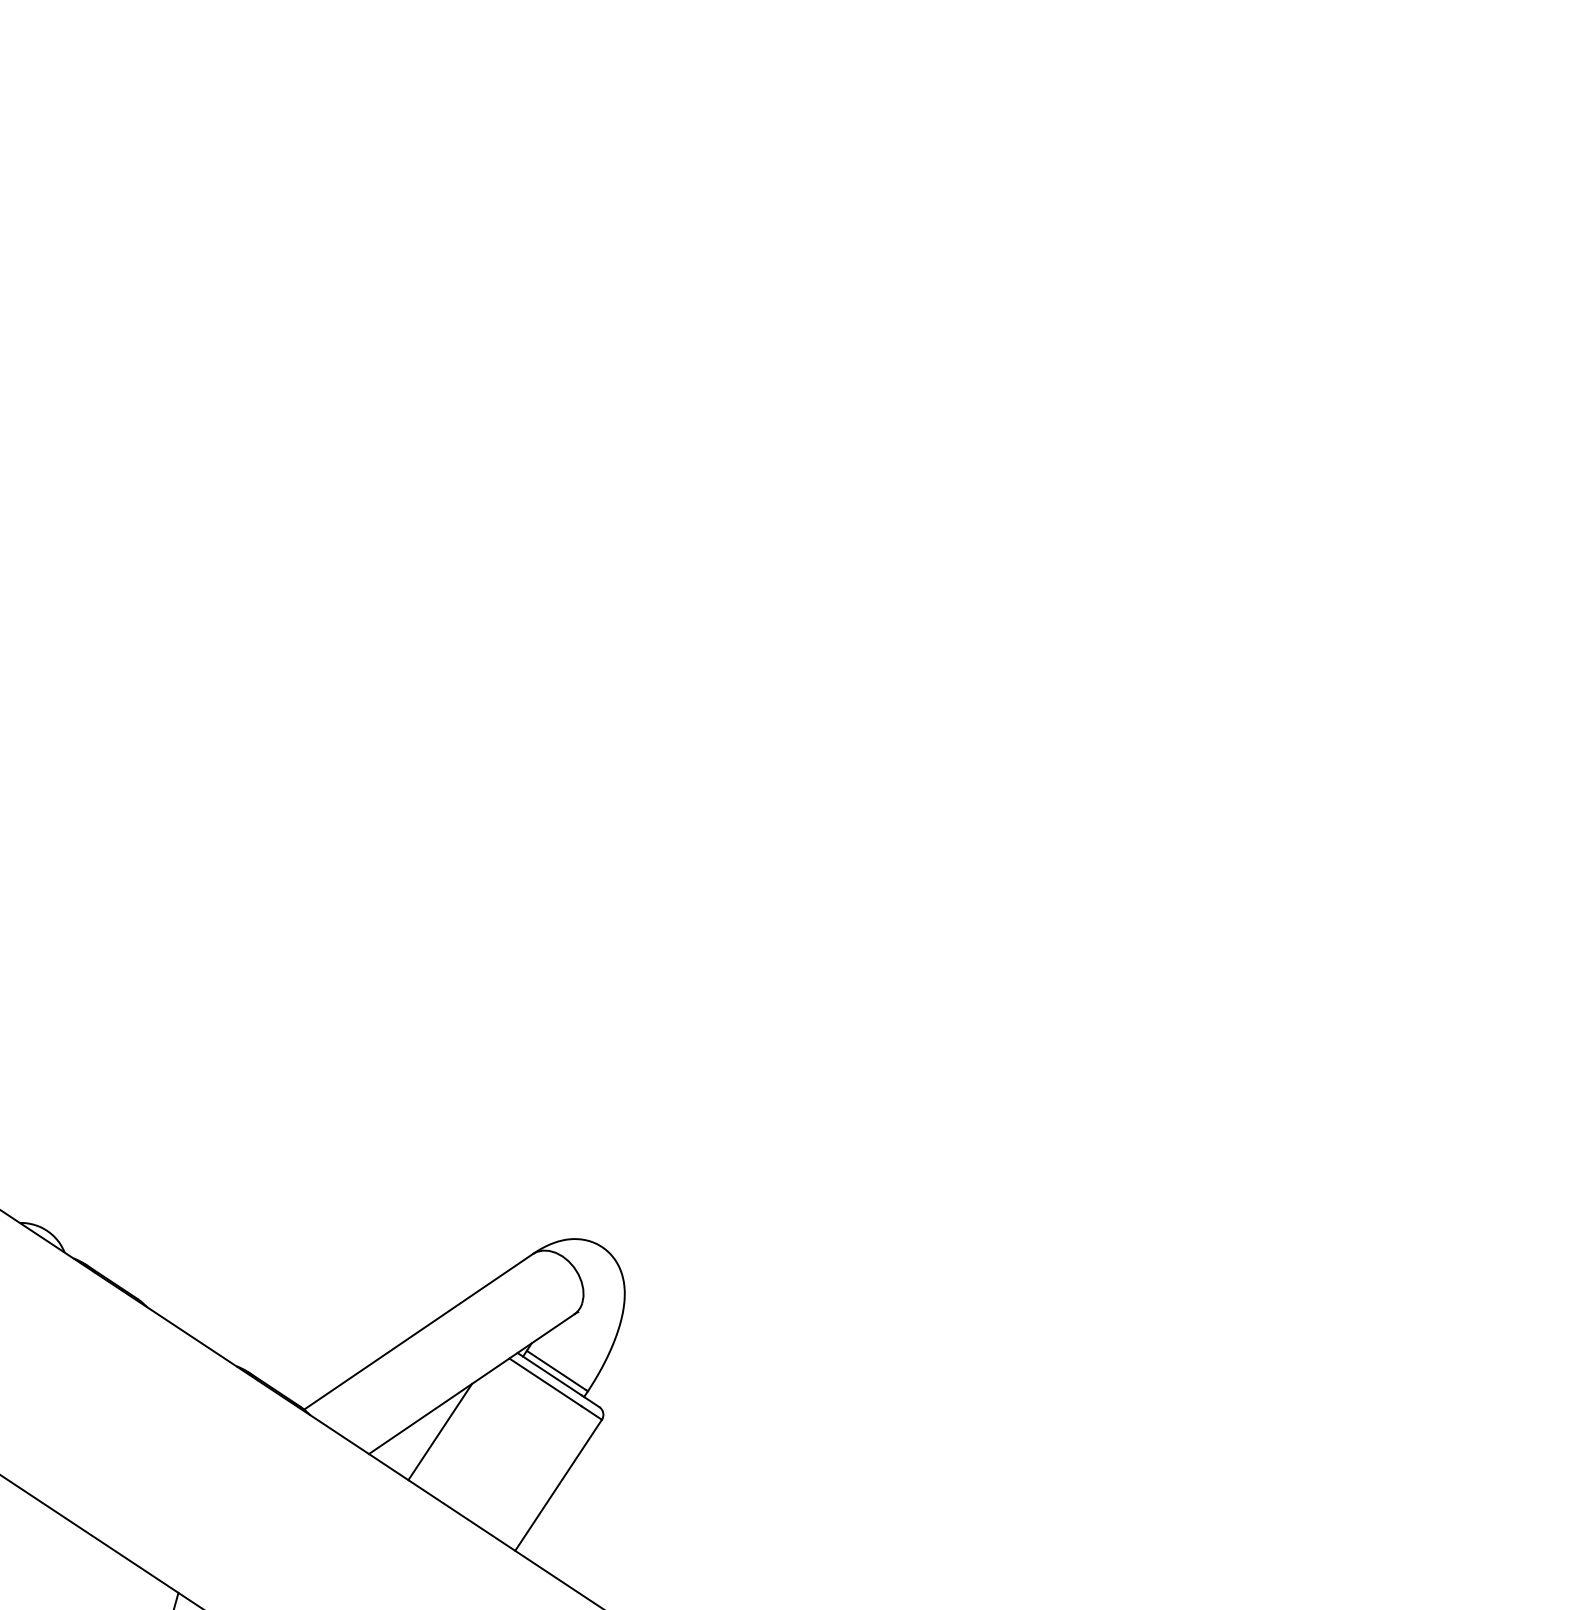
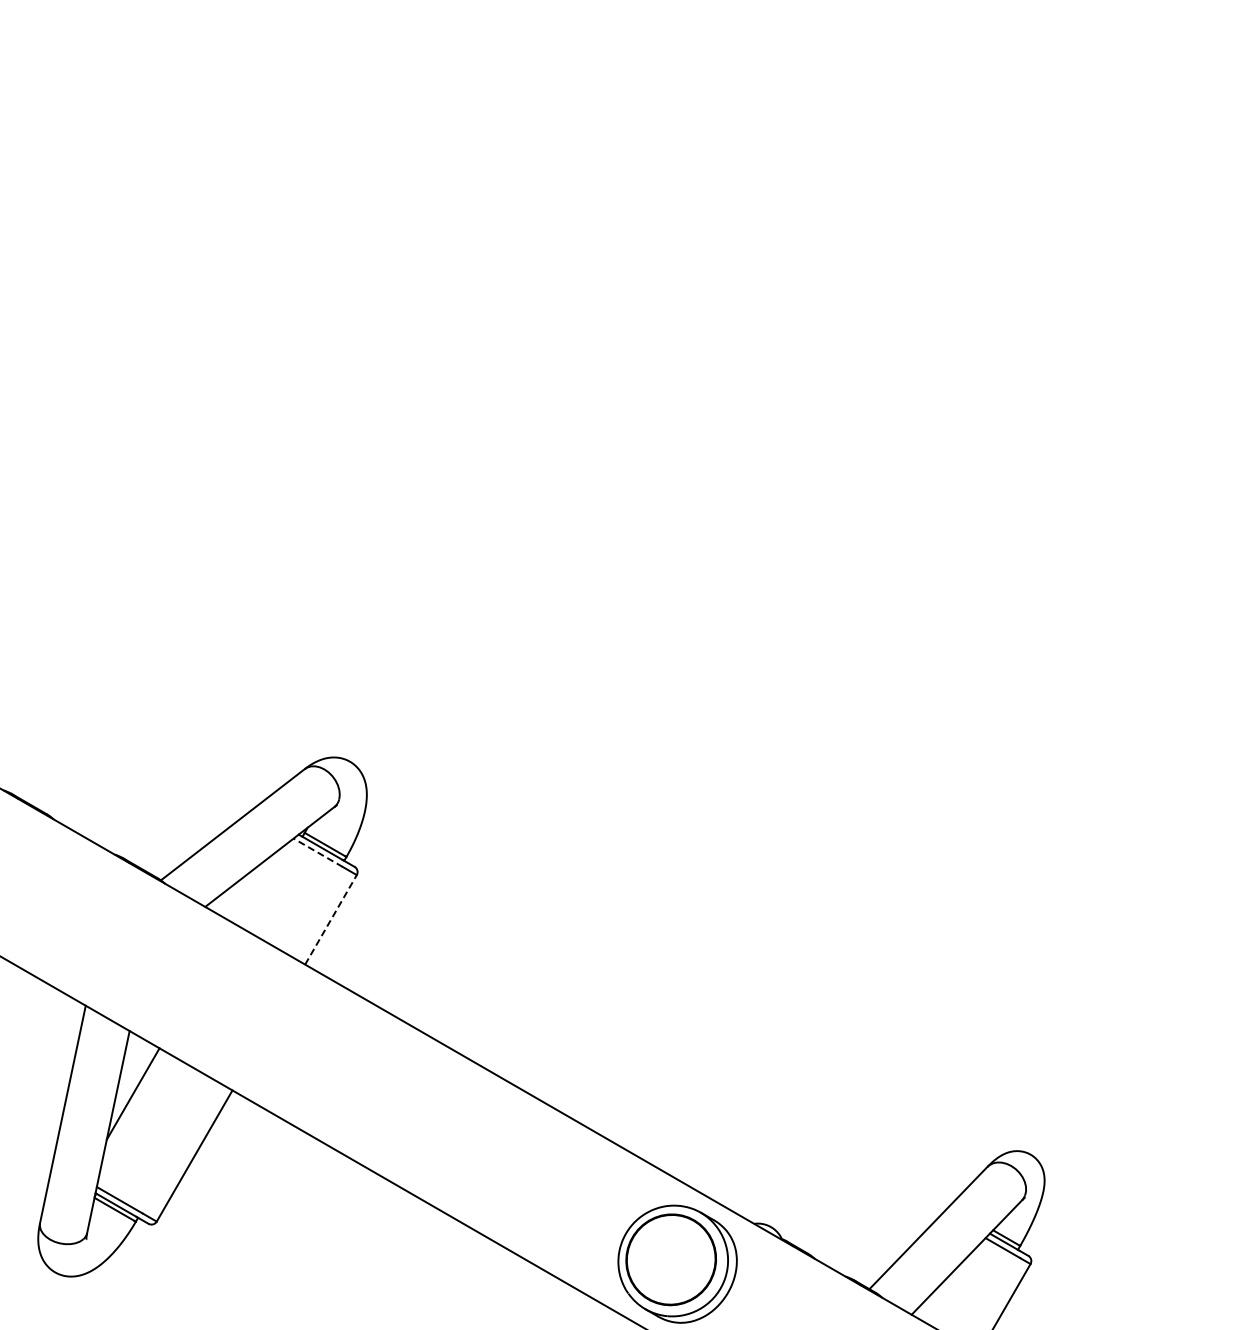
line: (544, 1381) -> (317, 852), solid -> dashed
line: (440, 1431) -> (251, 889), removed
line: (559, 1484) -> (331, 919), solid -> dashed

